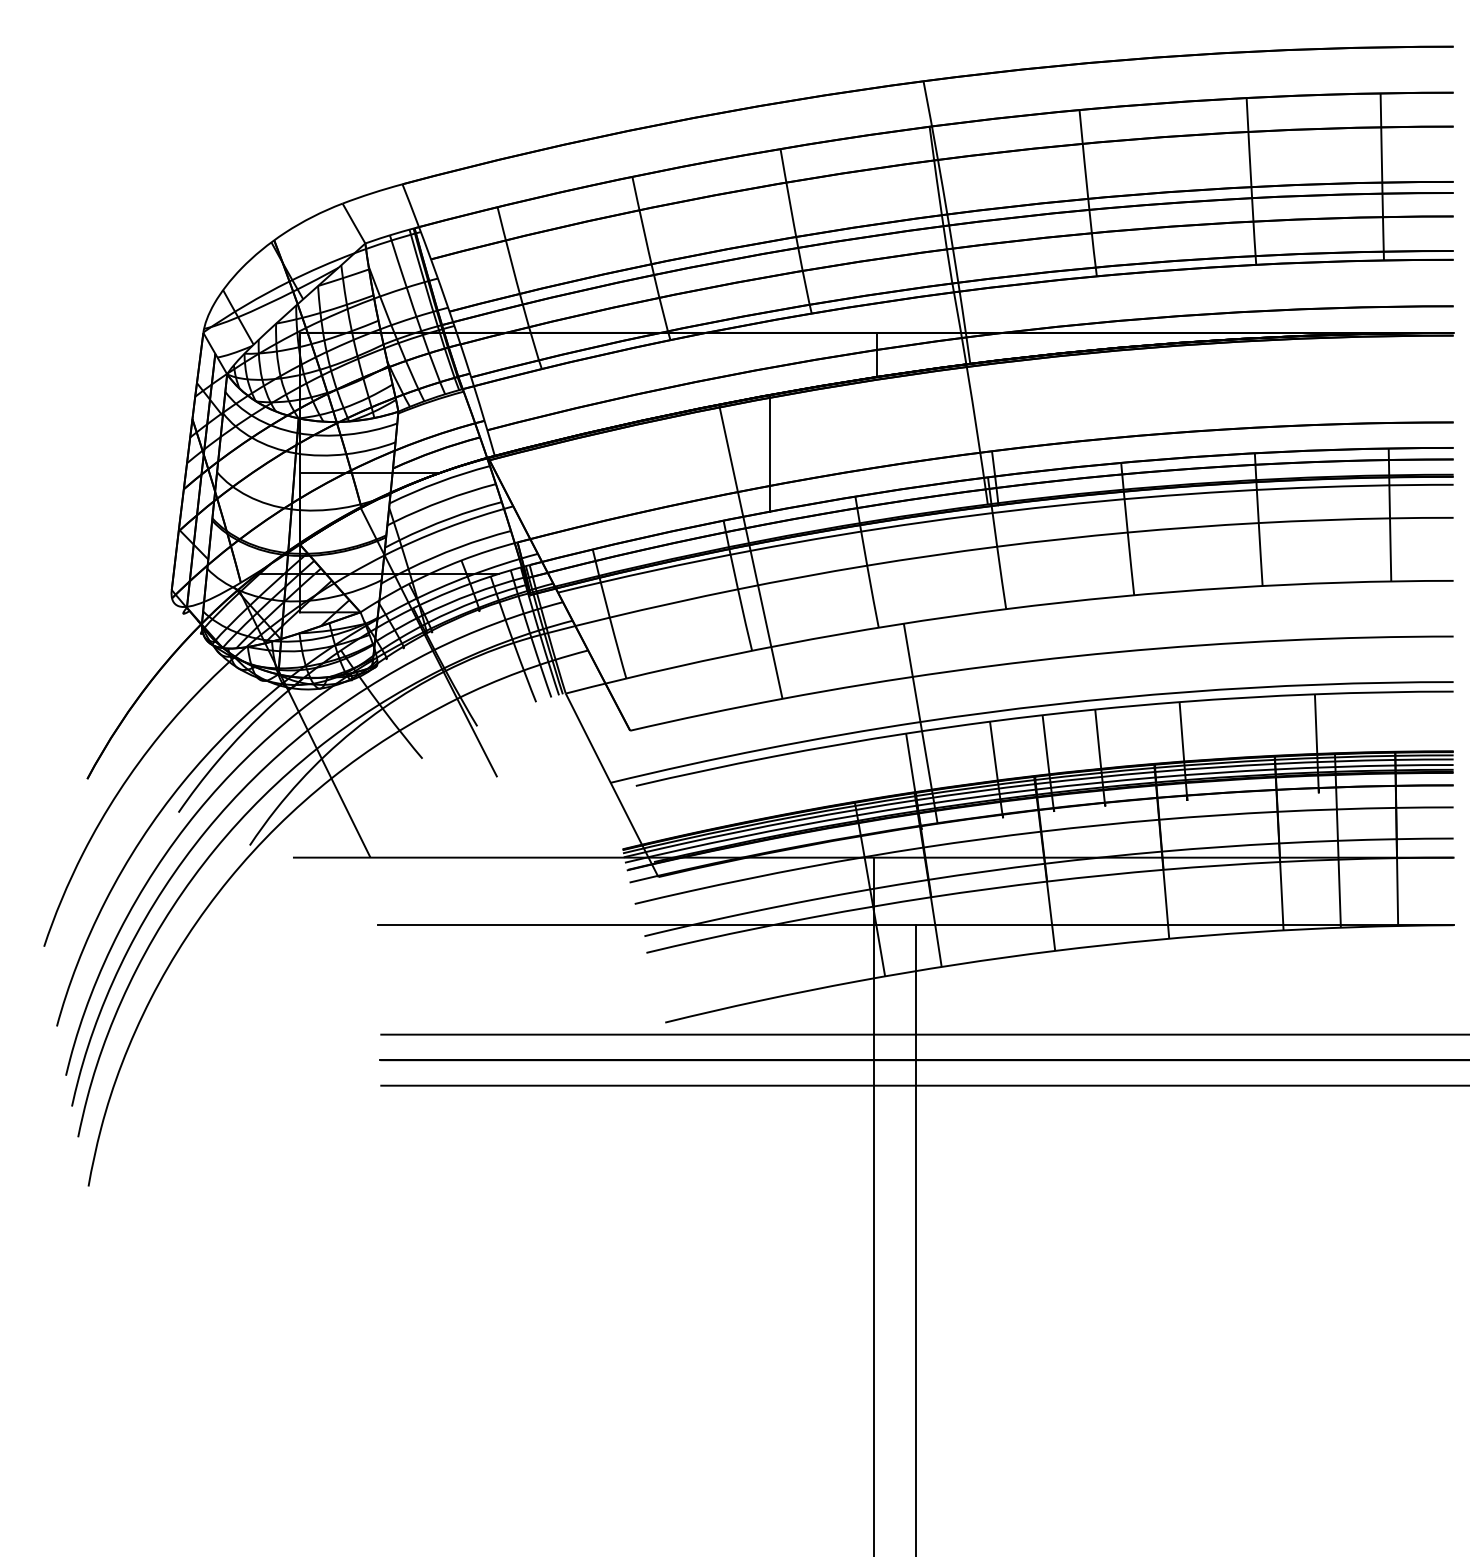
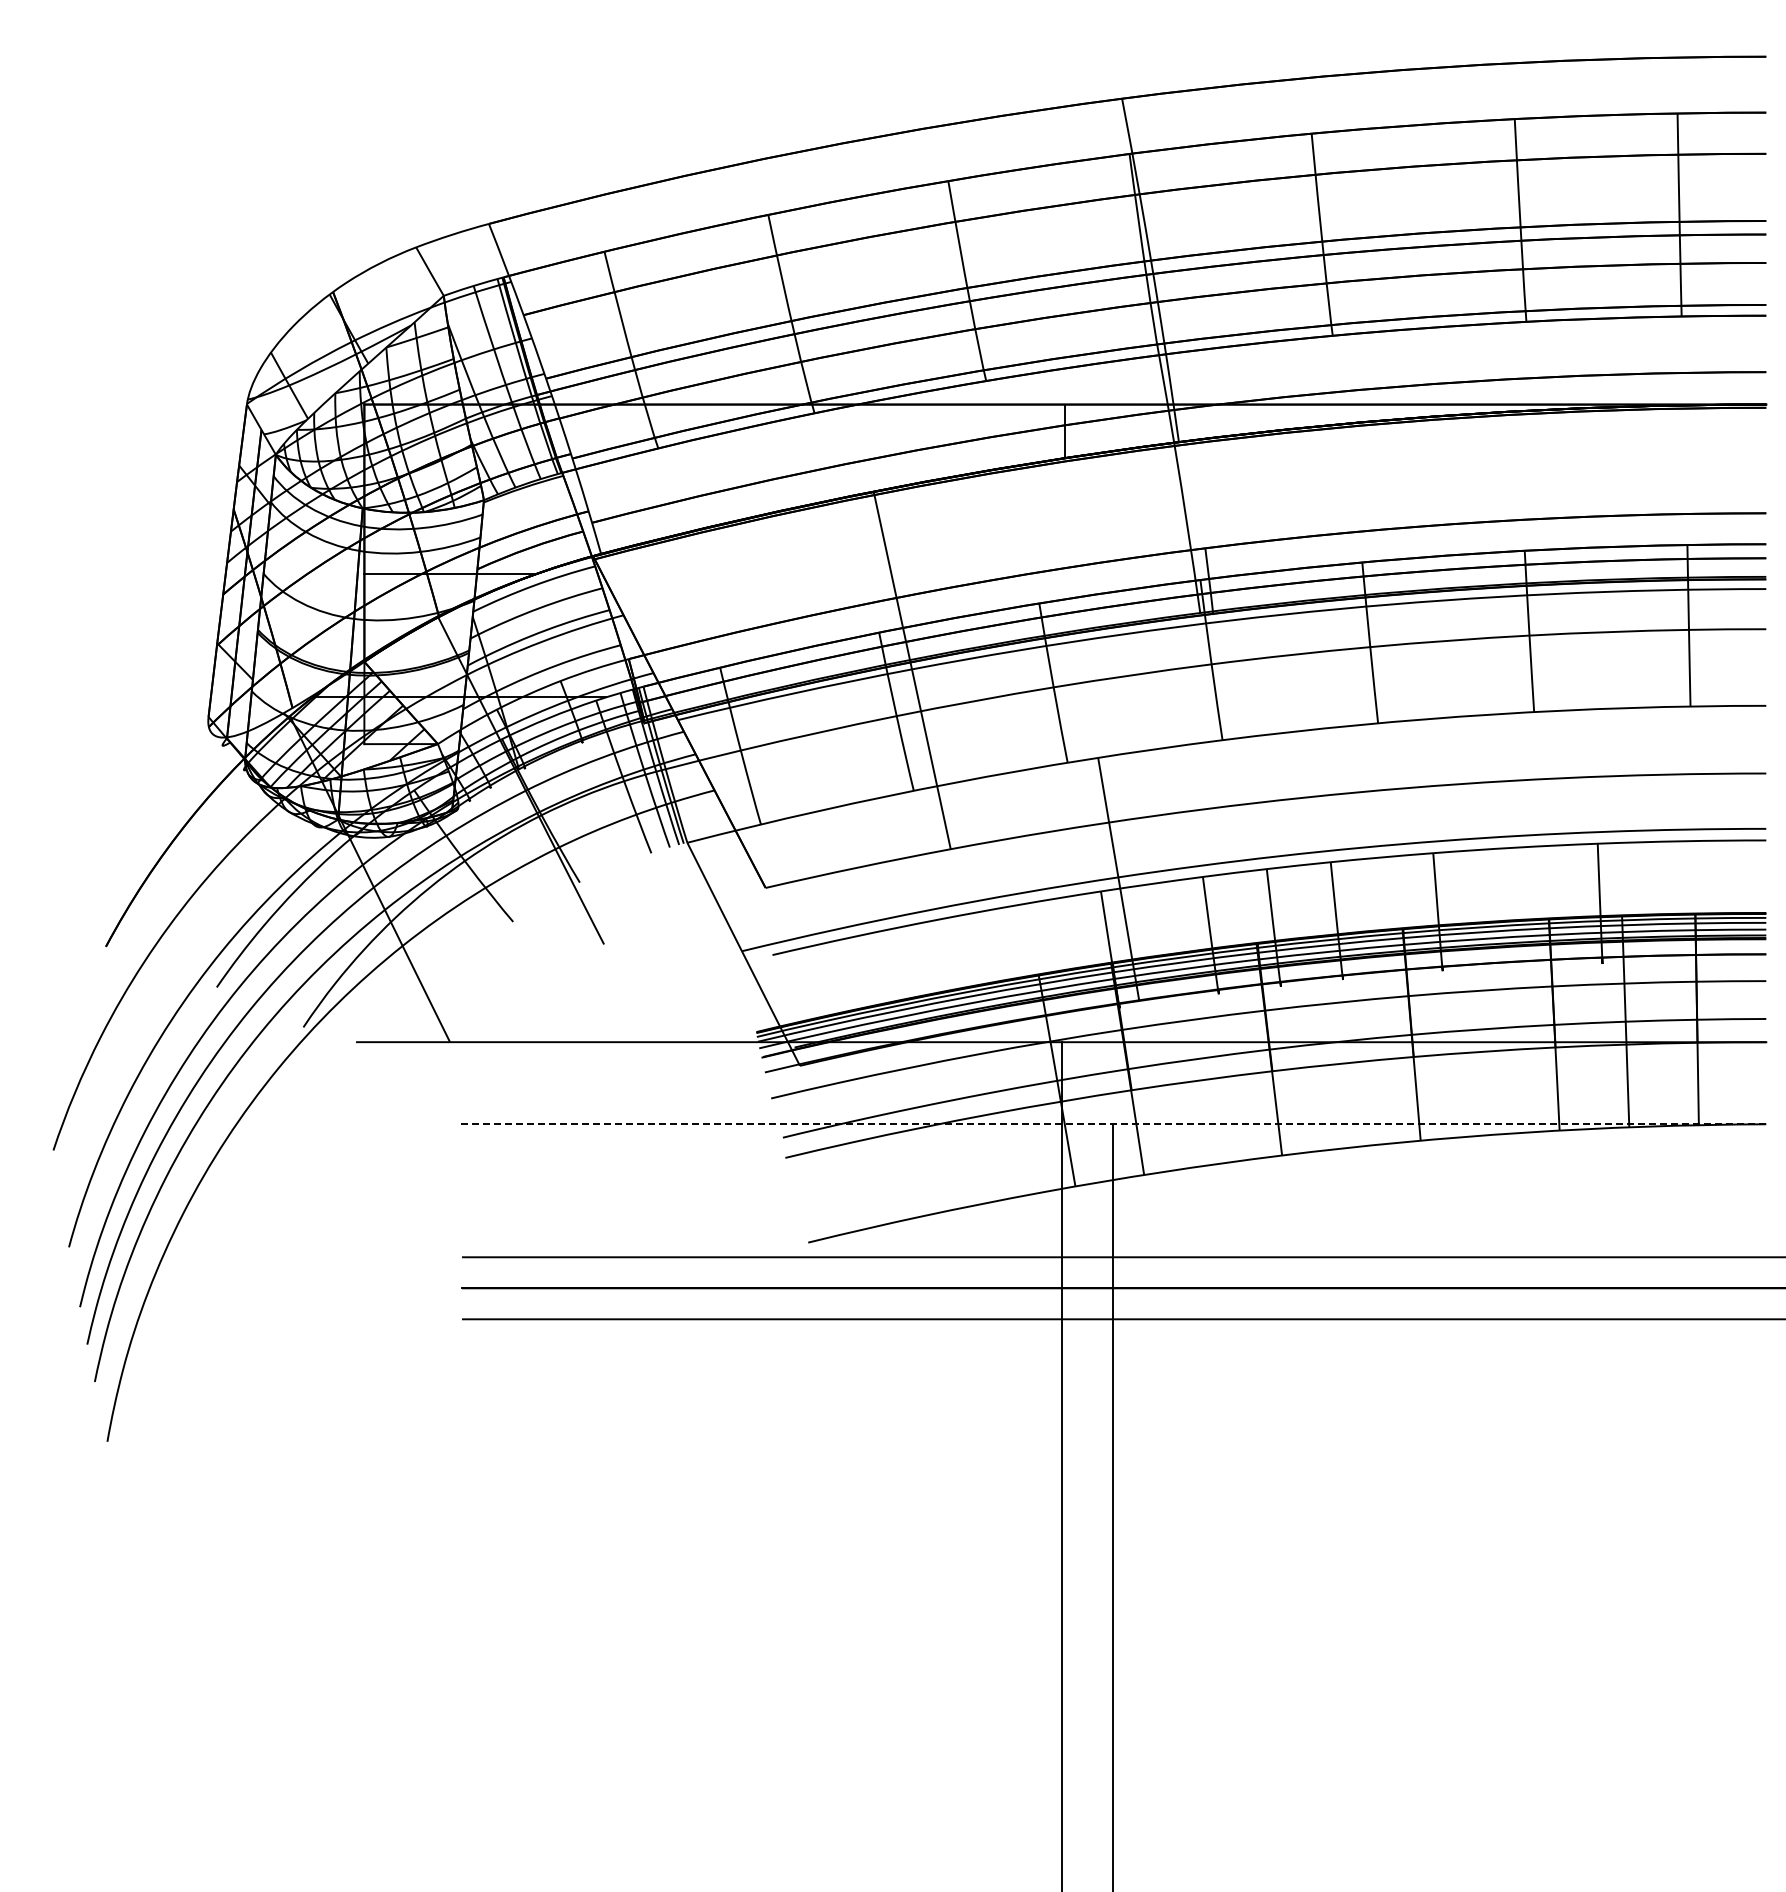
line: (770, 453) -> (936, 550), removed
line: (915, 925) -> (1112, 1124), solid -> dashed

